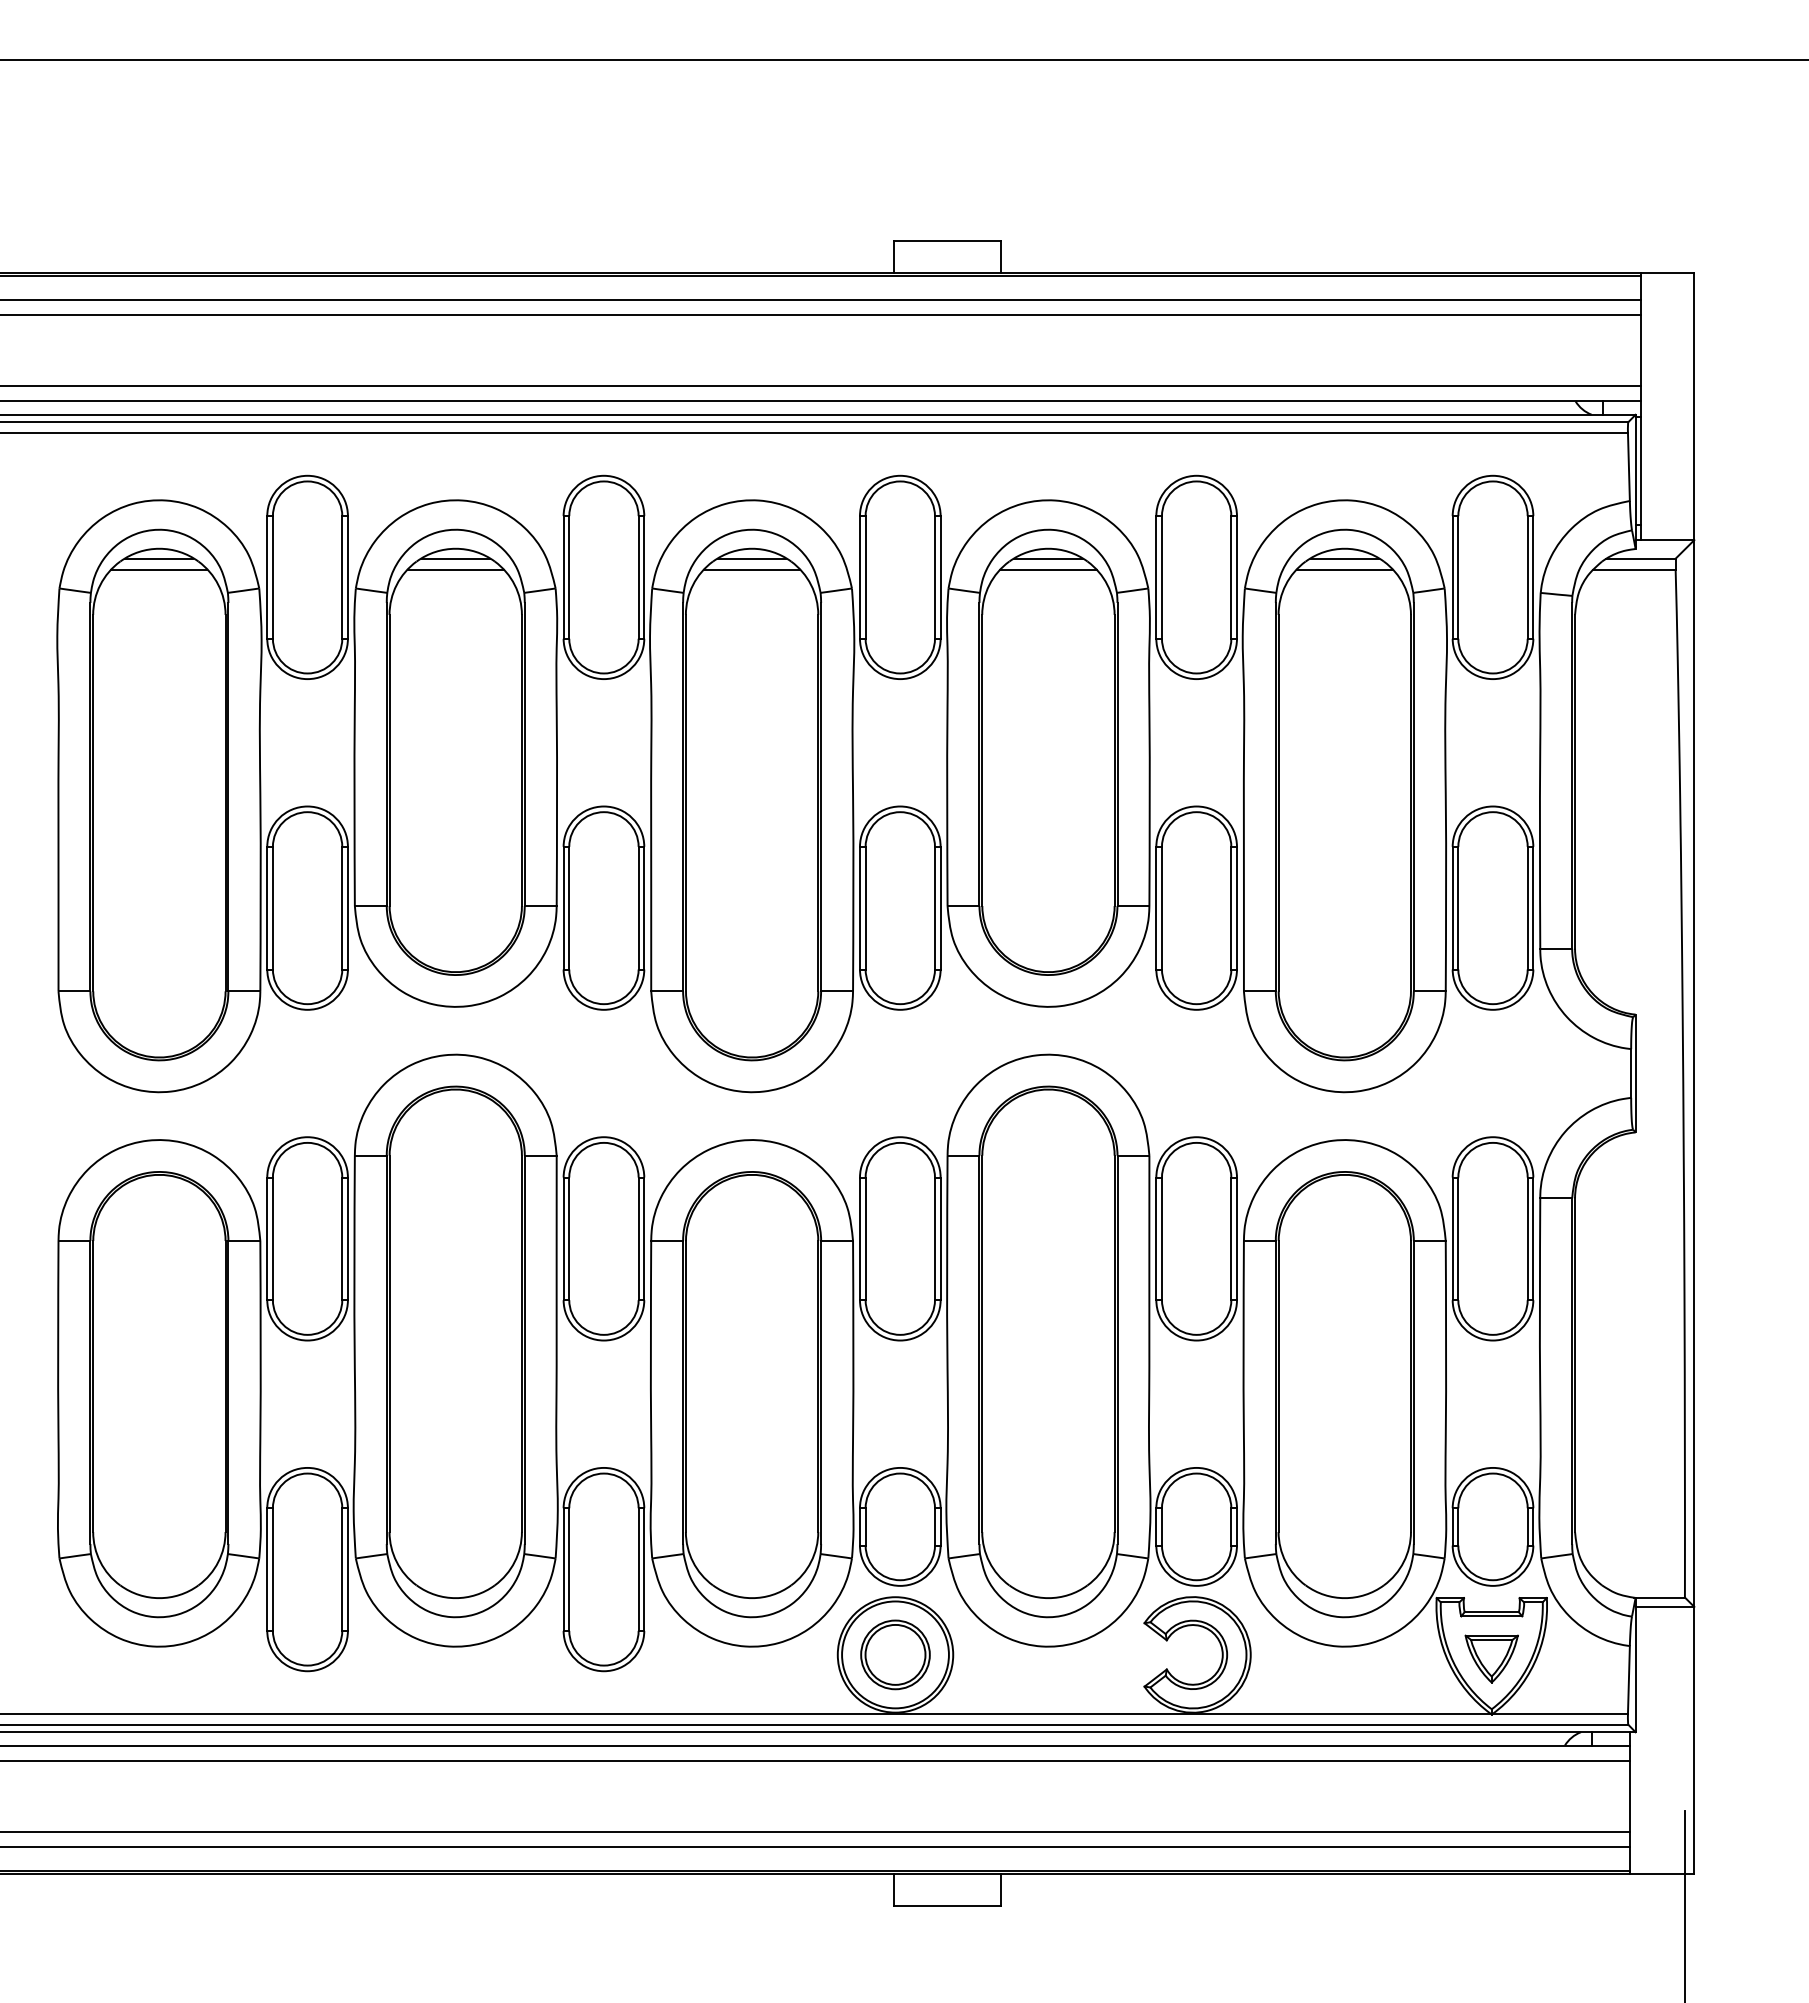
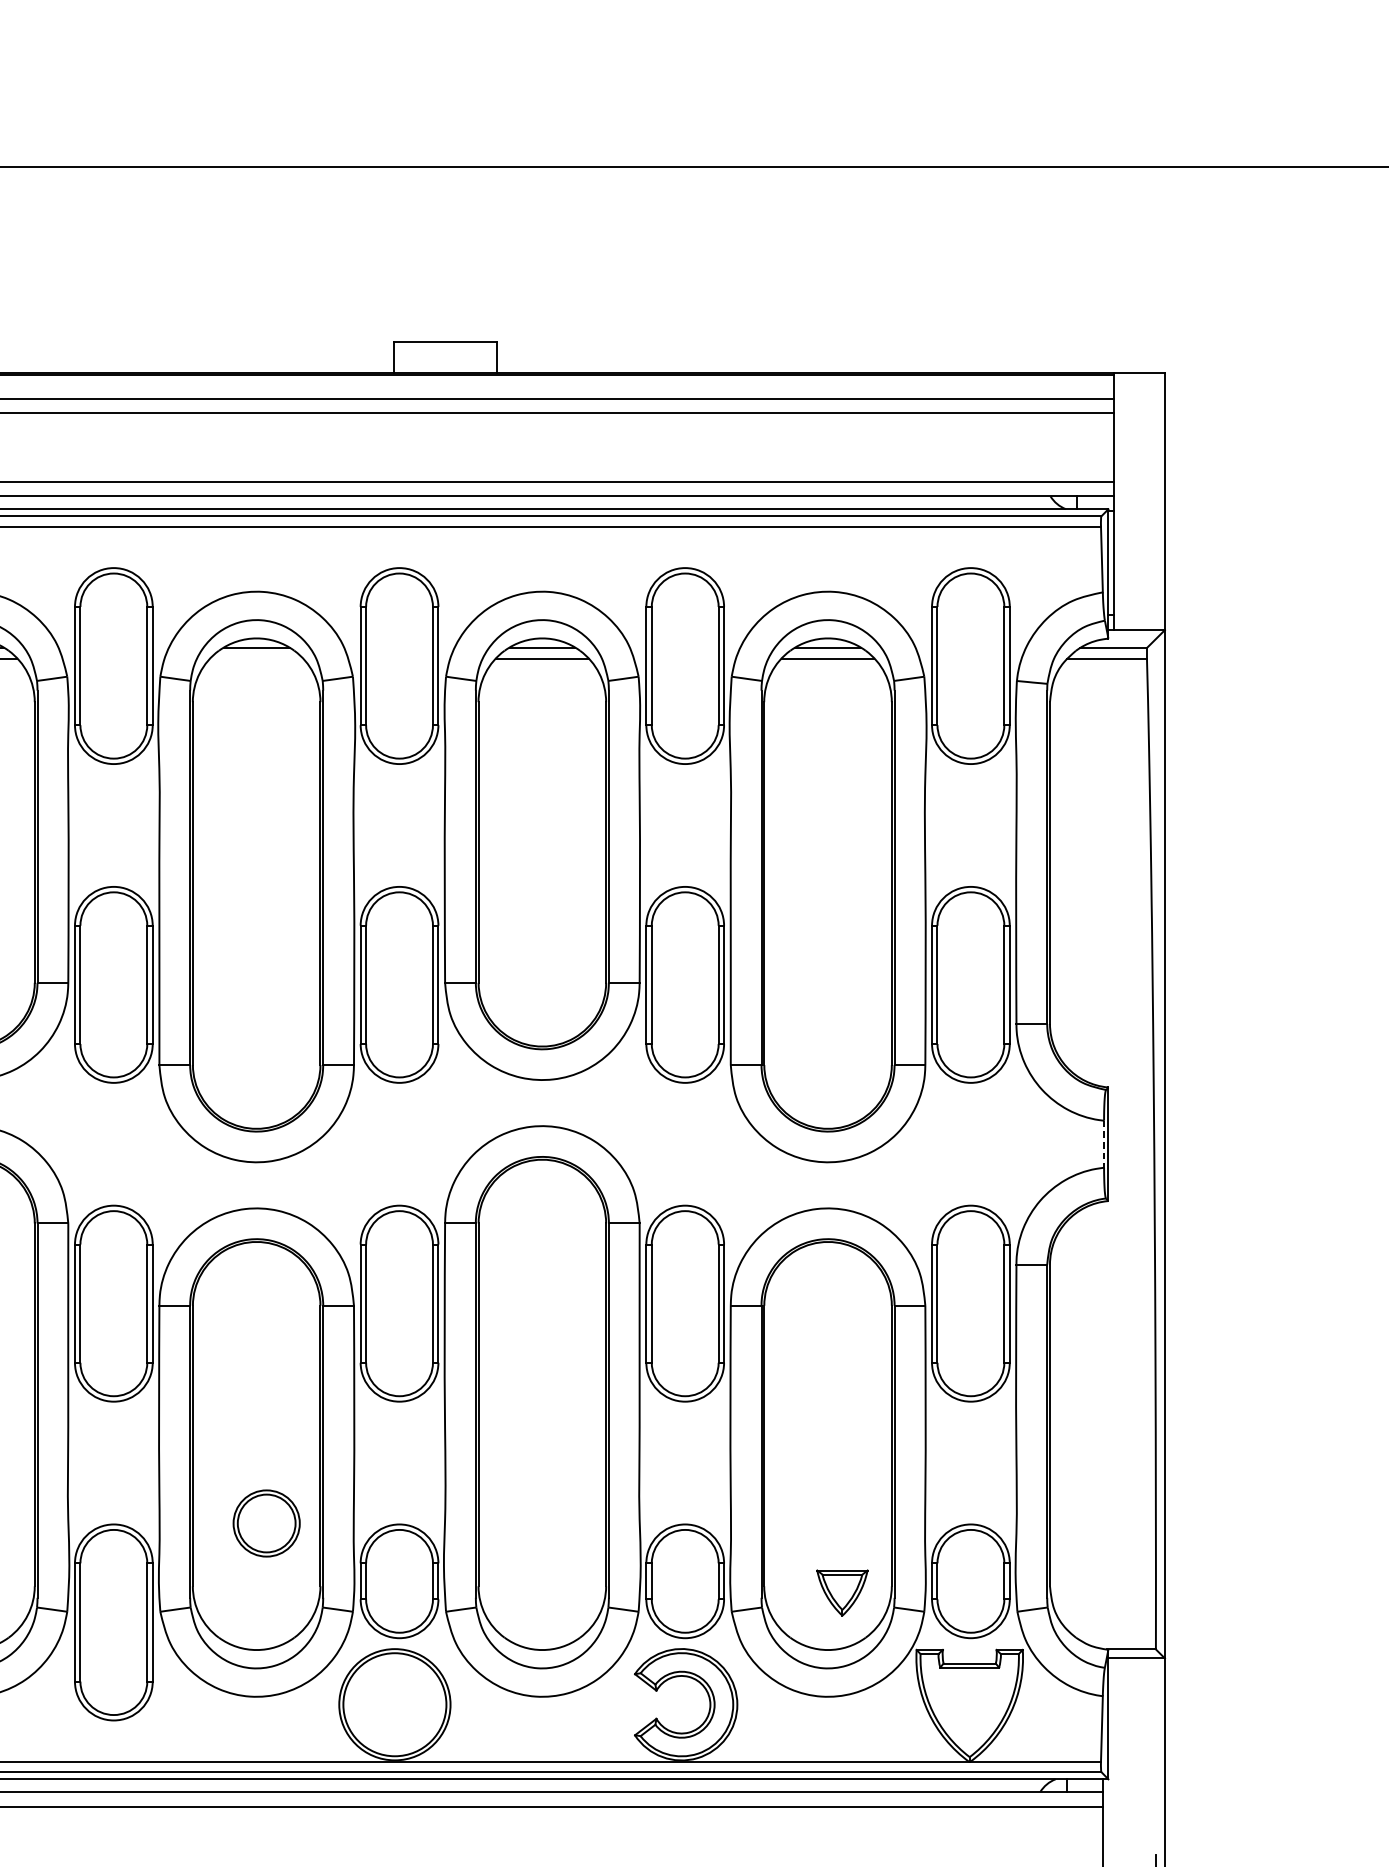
line: (752, 570) -> (257, 659), removed
line: (1631, 1073) -> (1104, 1144), solid -> dashed
part: (895, 1654) -> (266, 1523), moved
part: (1491, 1658) -> (842, 1592), moved

